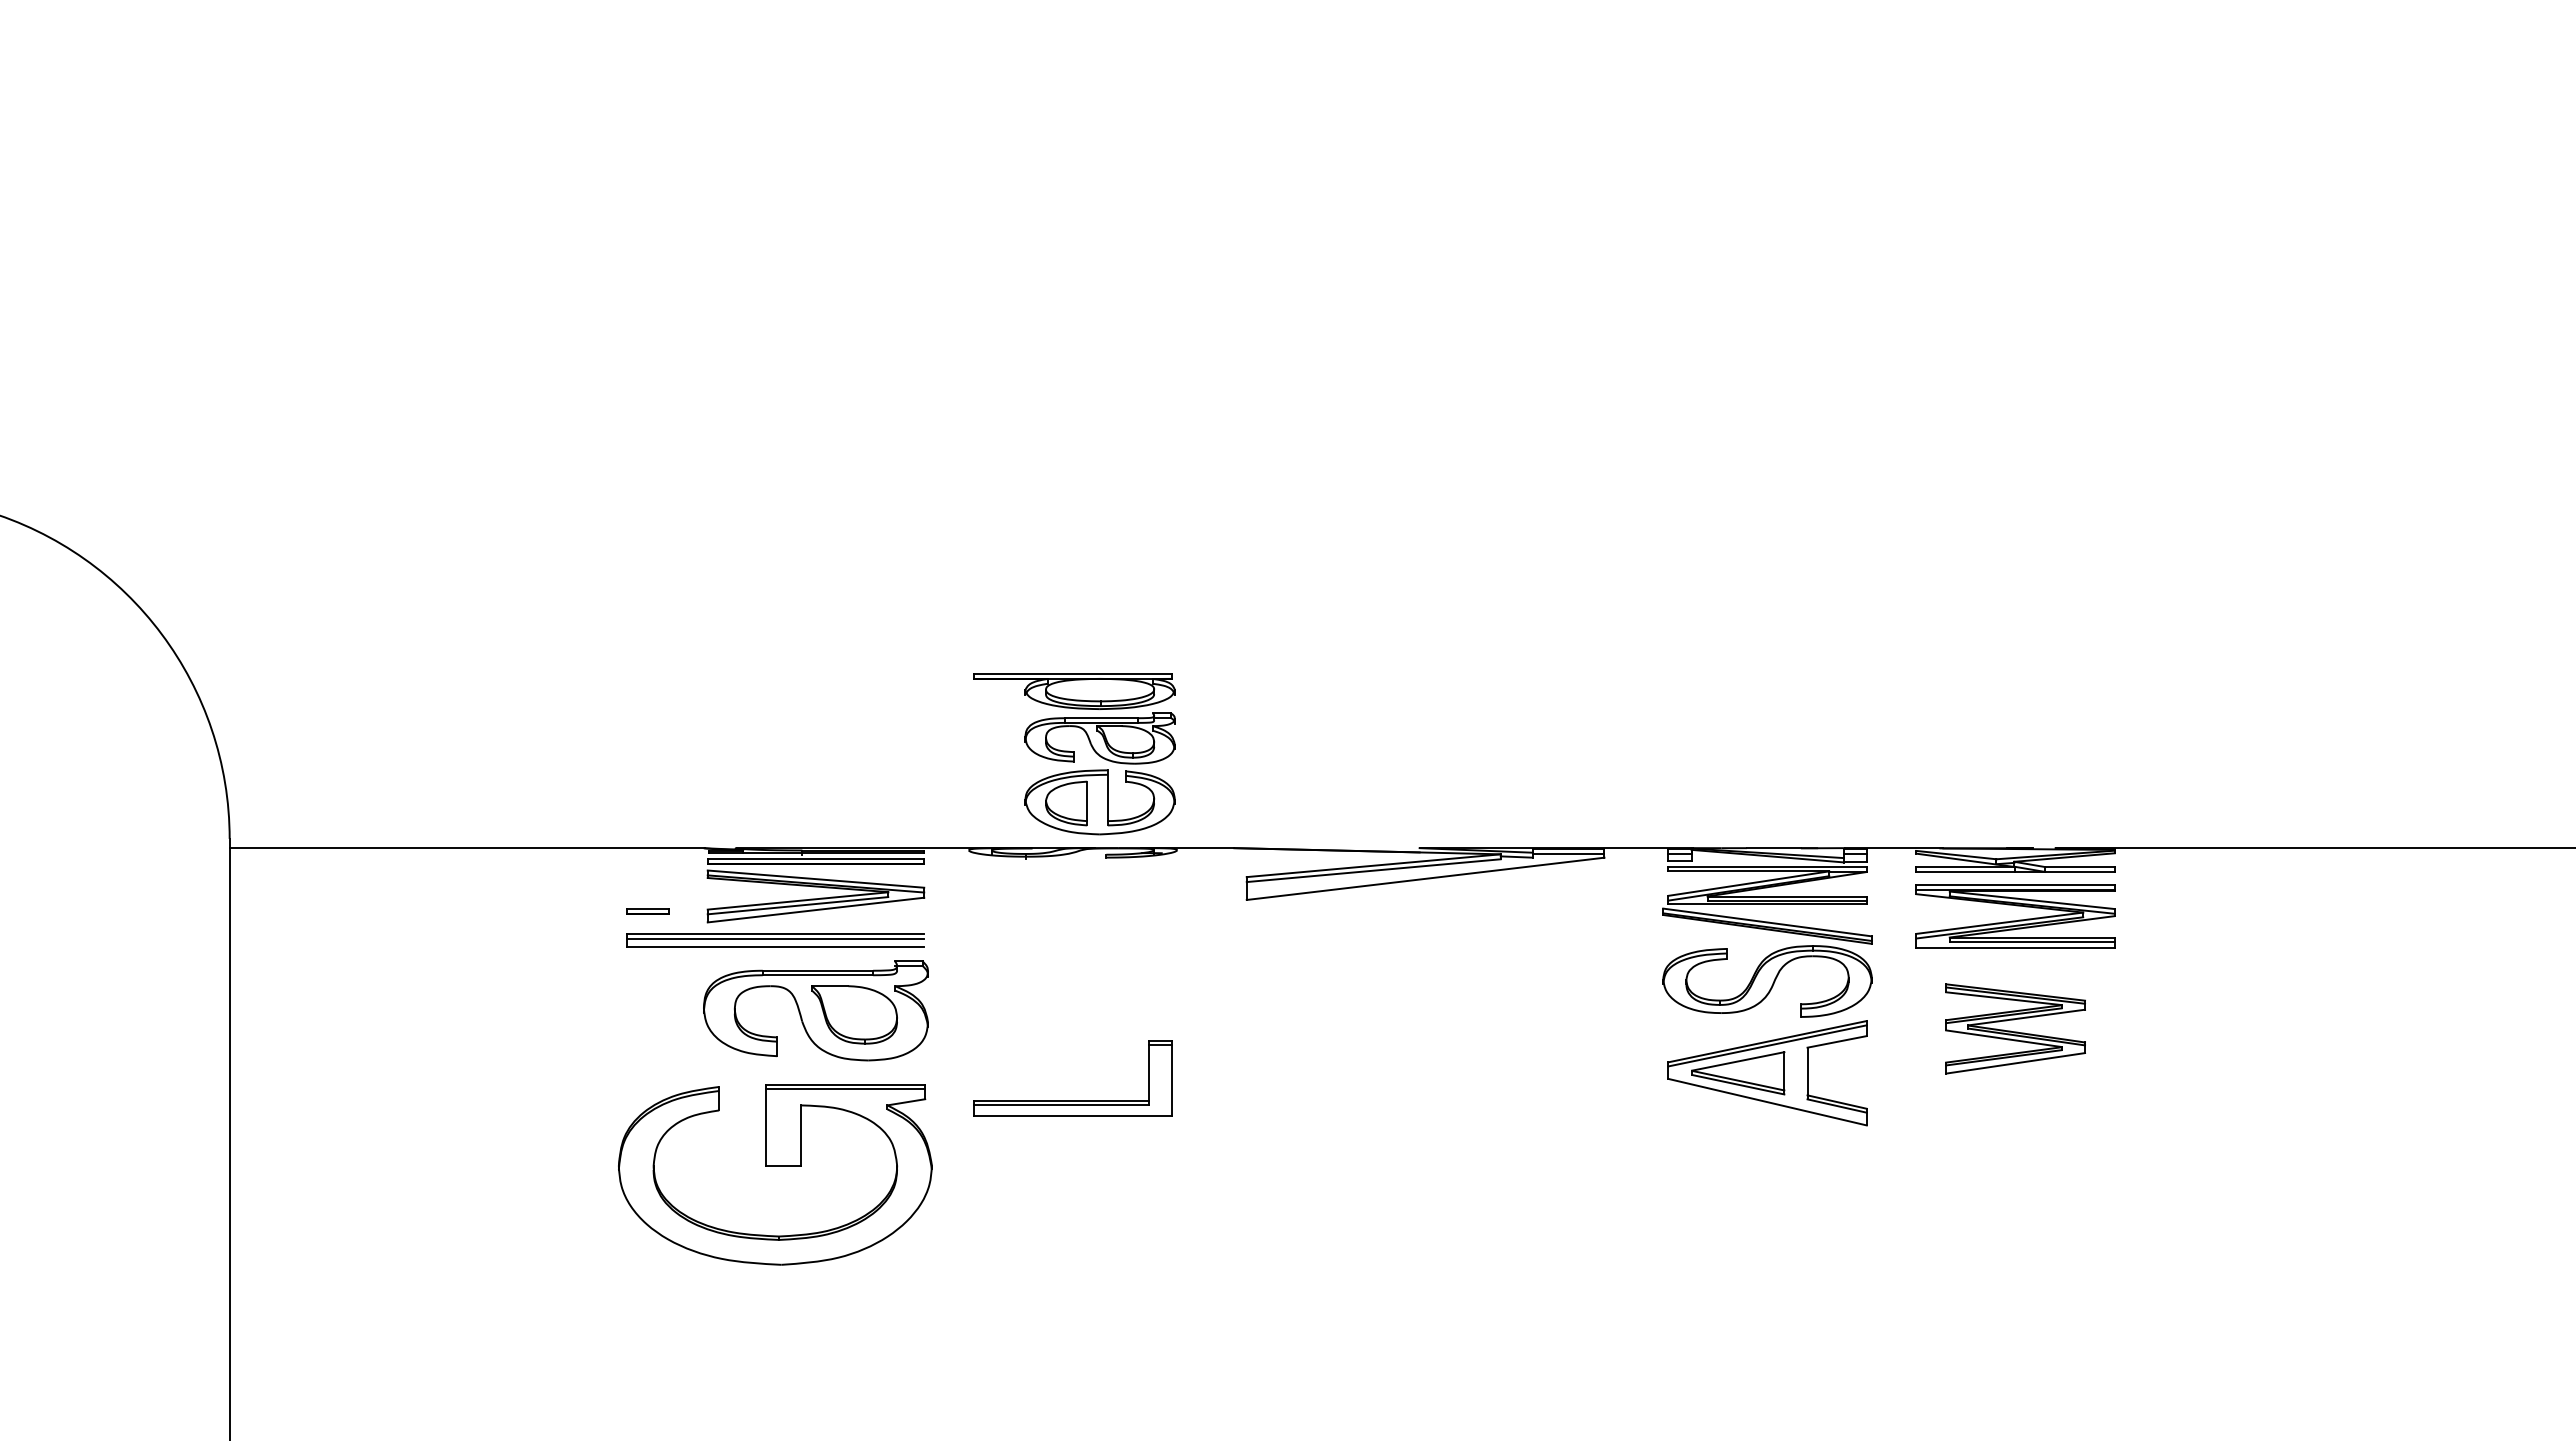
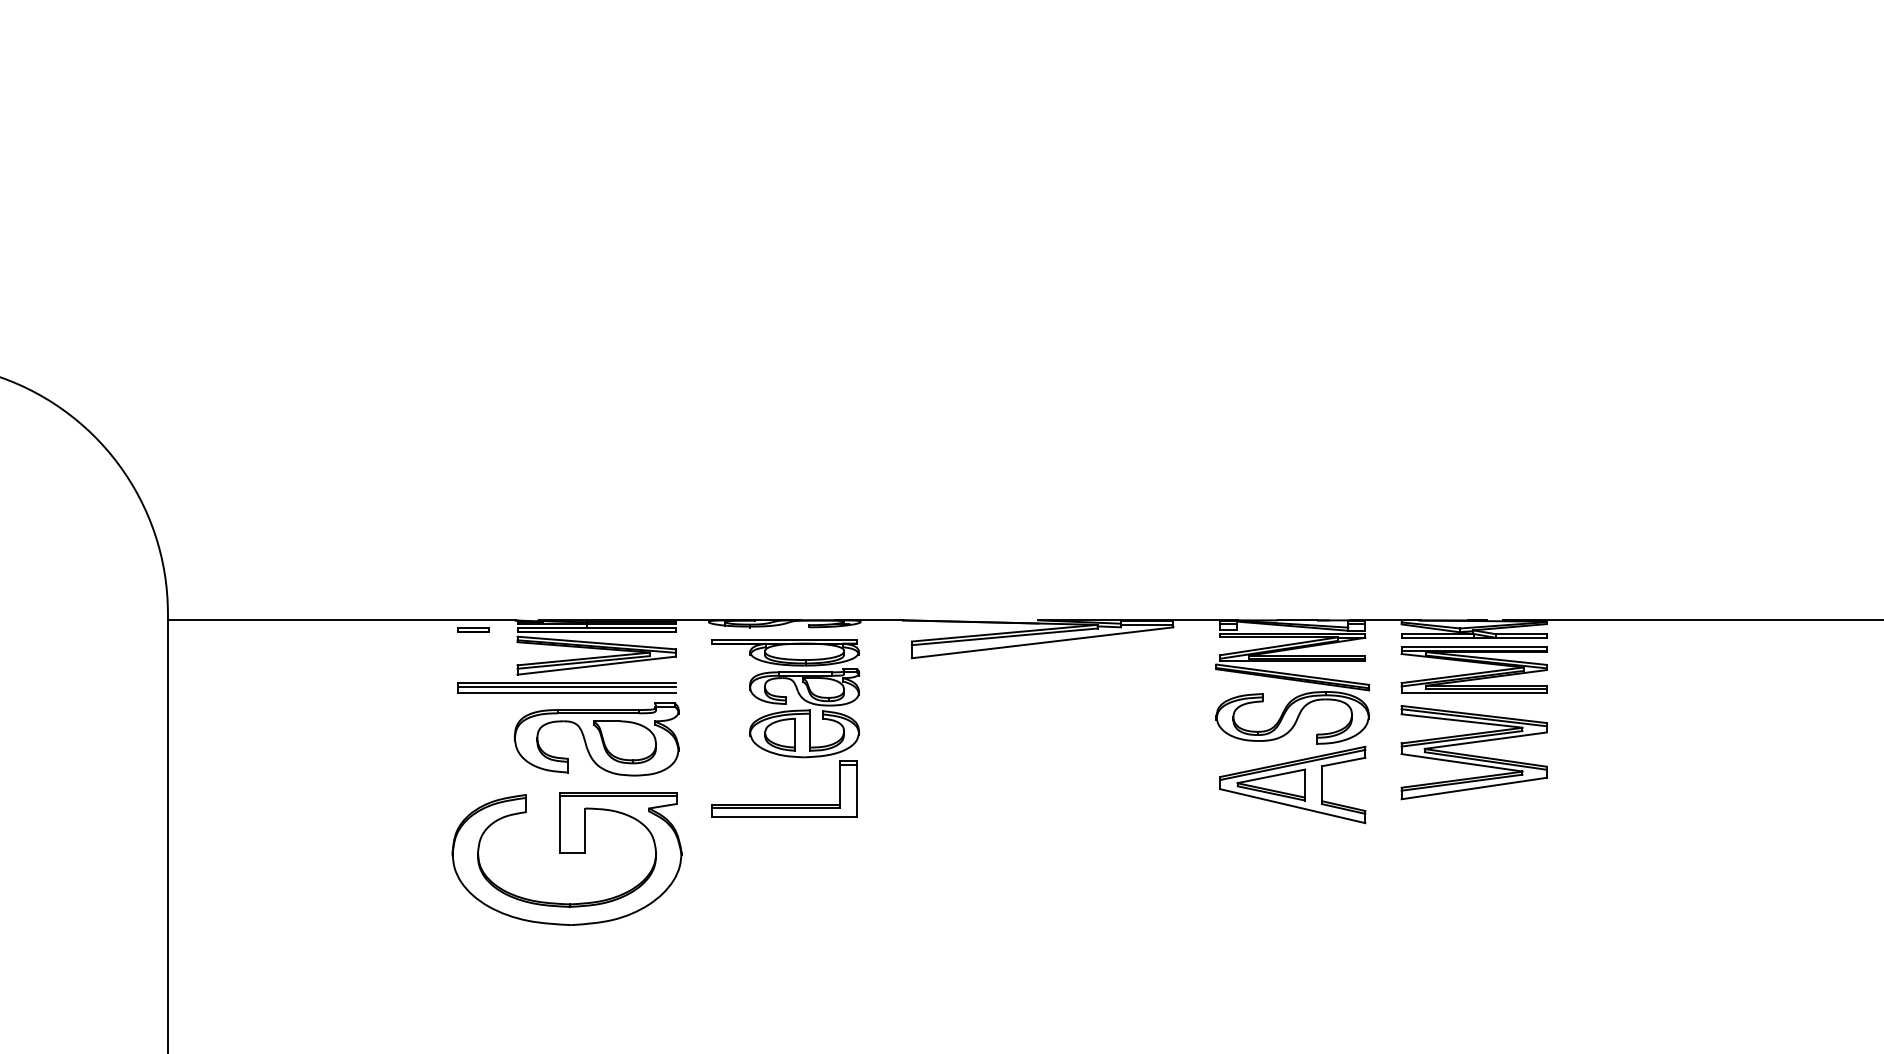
part: (1074, 754) -> (785, 698), moved
part: (647, 911) -> (473, 630), moved
part: (2015, 1028) -> (1474, 752), size x1.43

